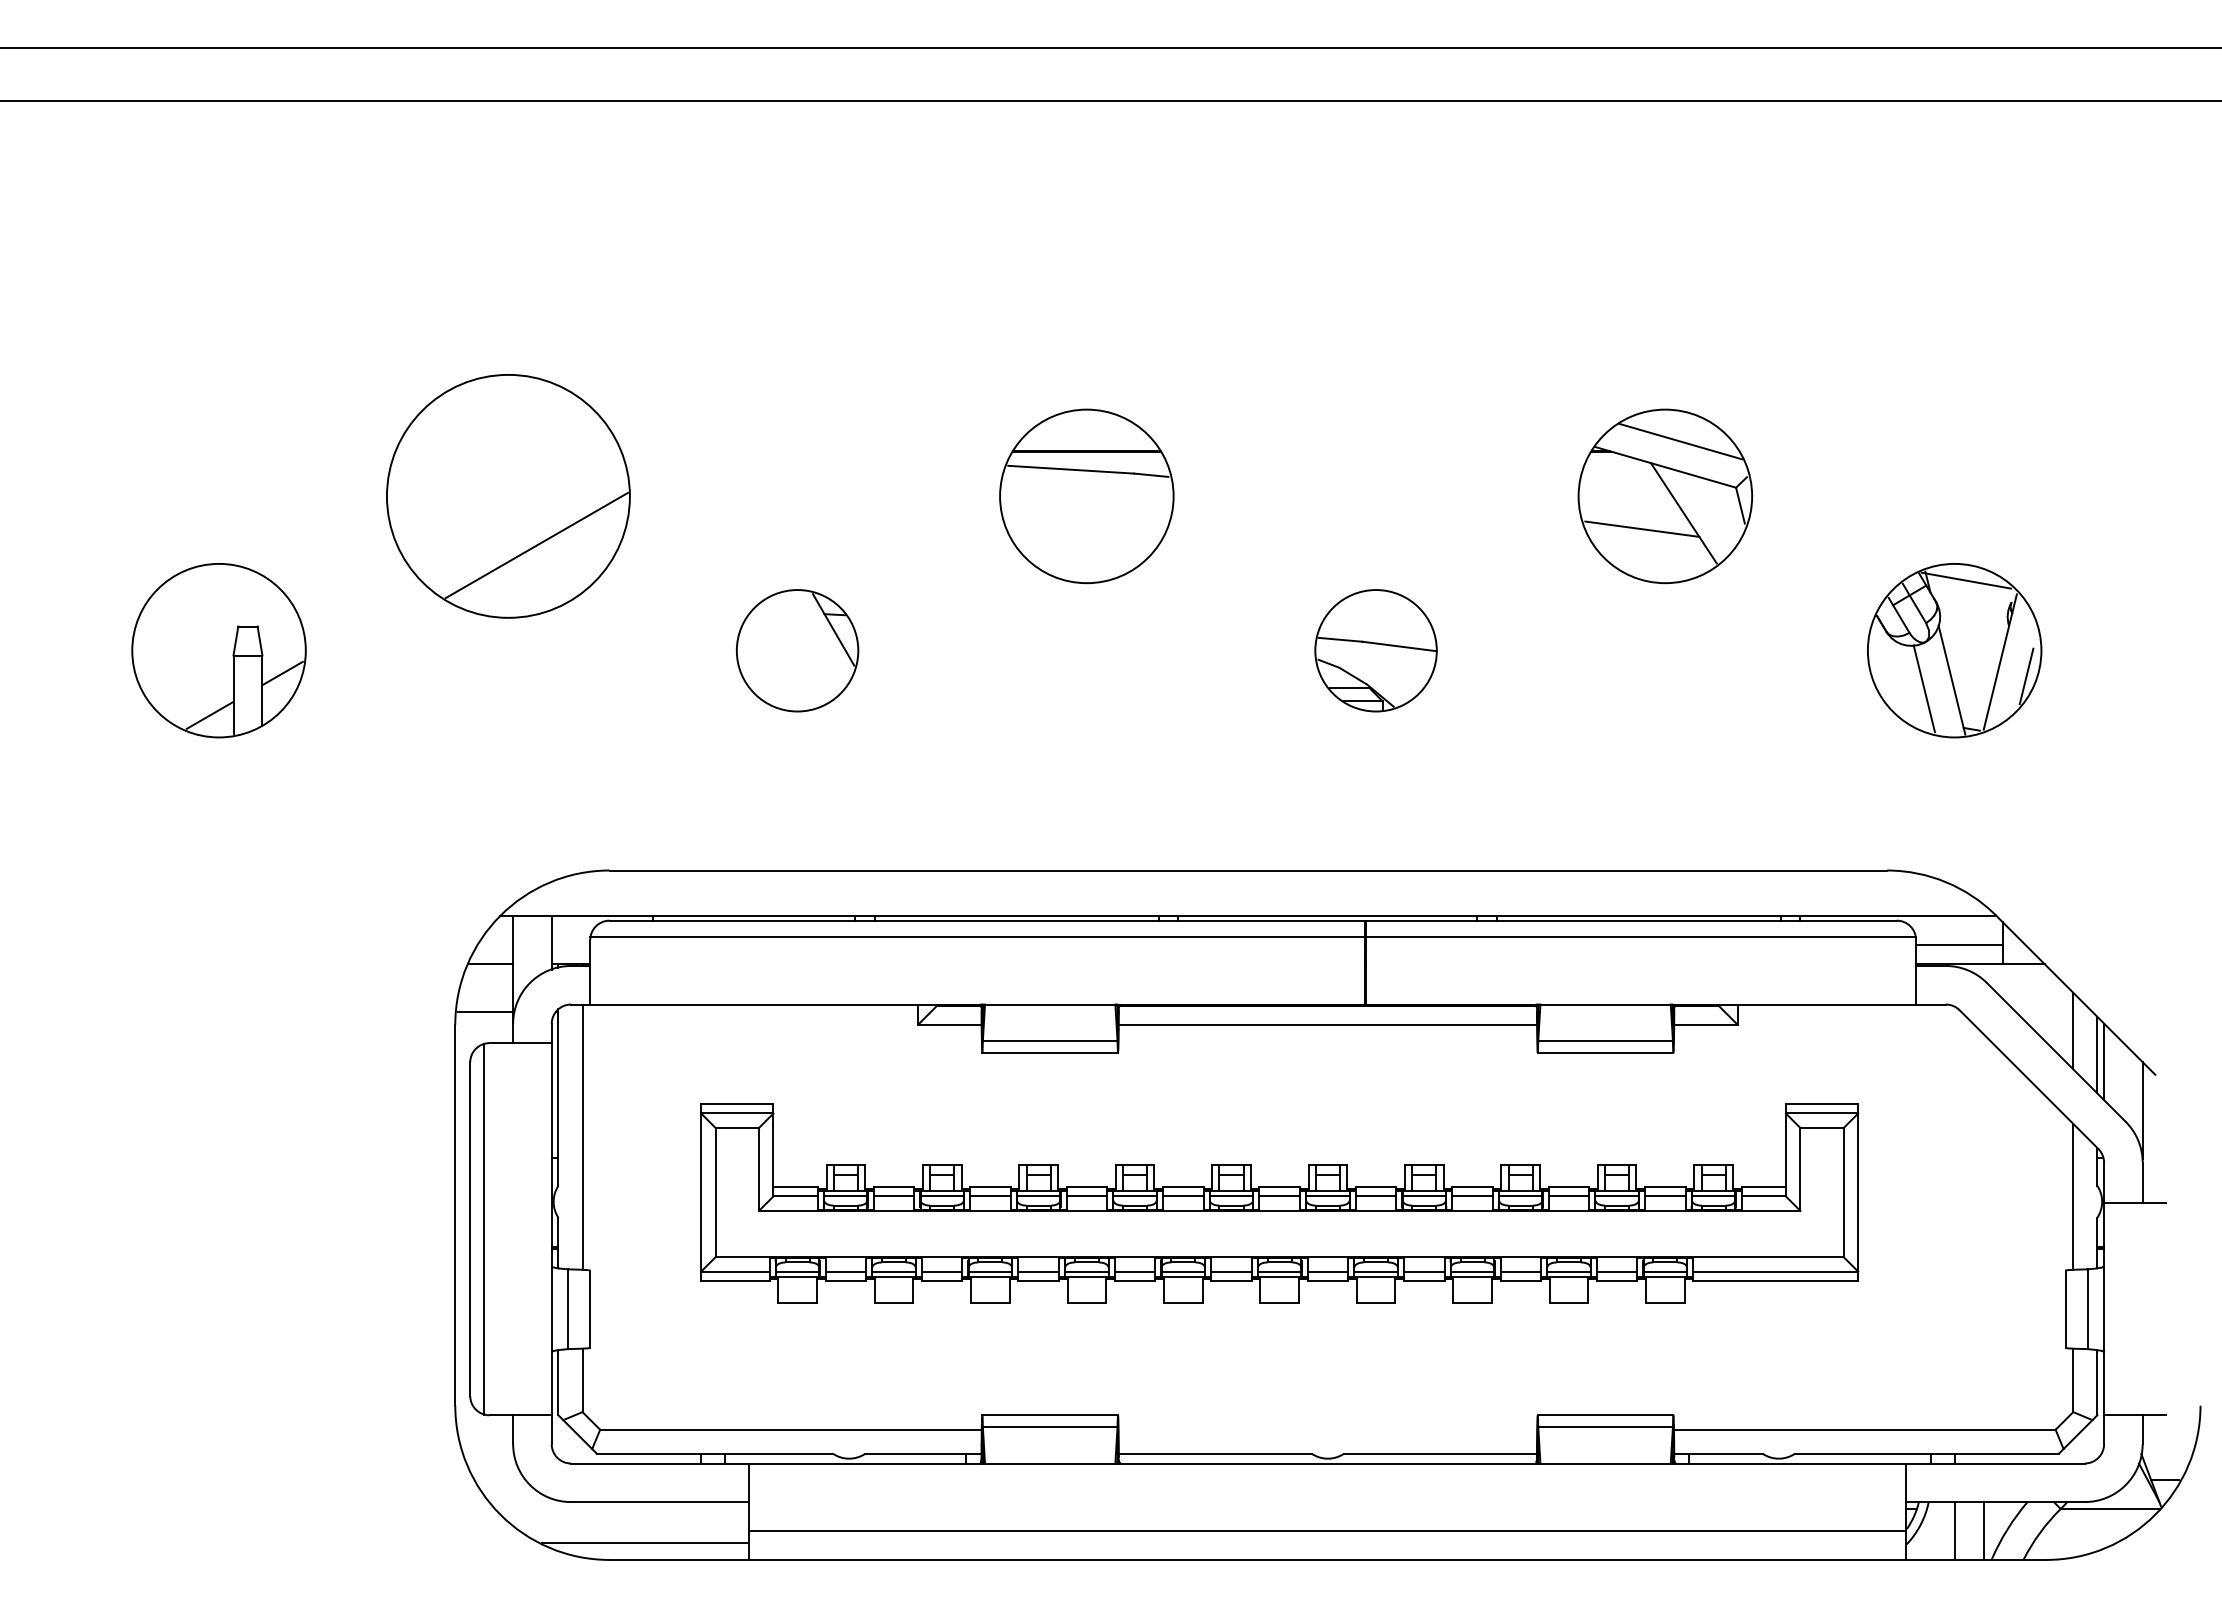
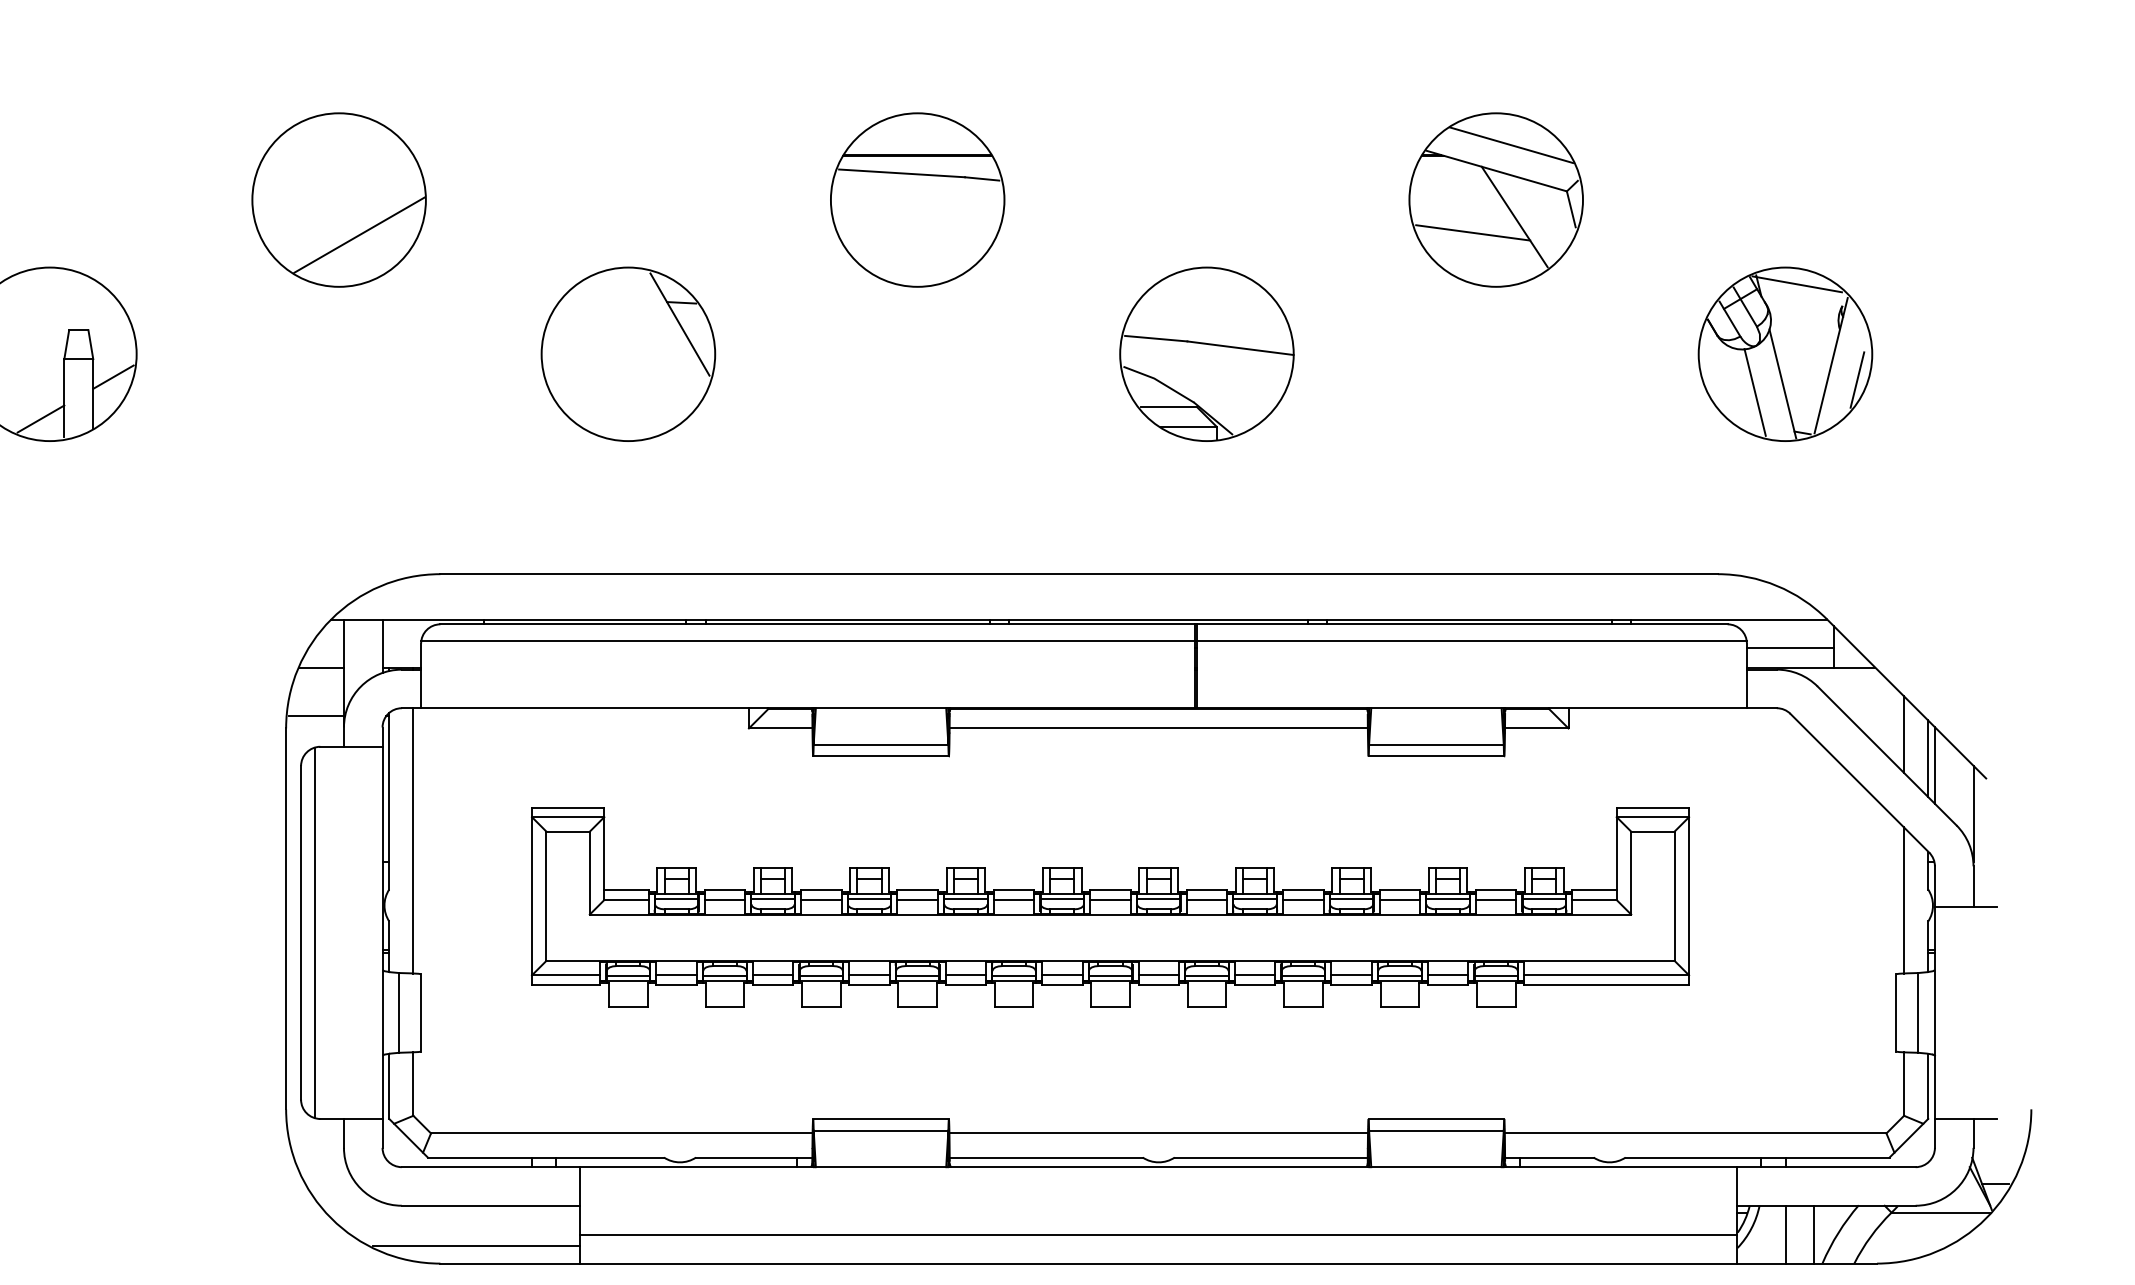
part: (507, 496) -> (338, 200), size x0.71
part: (797, 650) -> (628, 354), size x1.43
part: (1375, 650) -> (1206, 354), size x1.43
line: (1327, 1429) -> (1158, 1133), added

